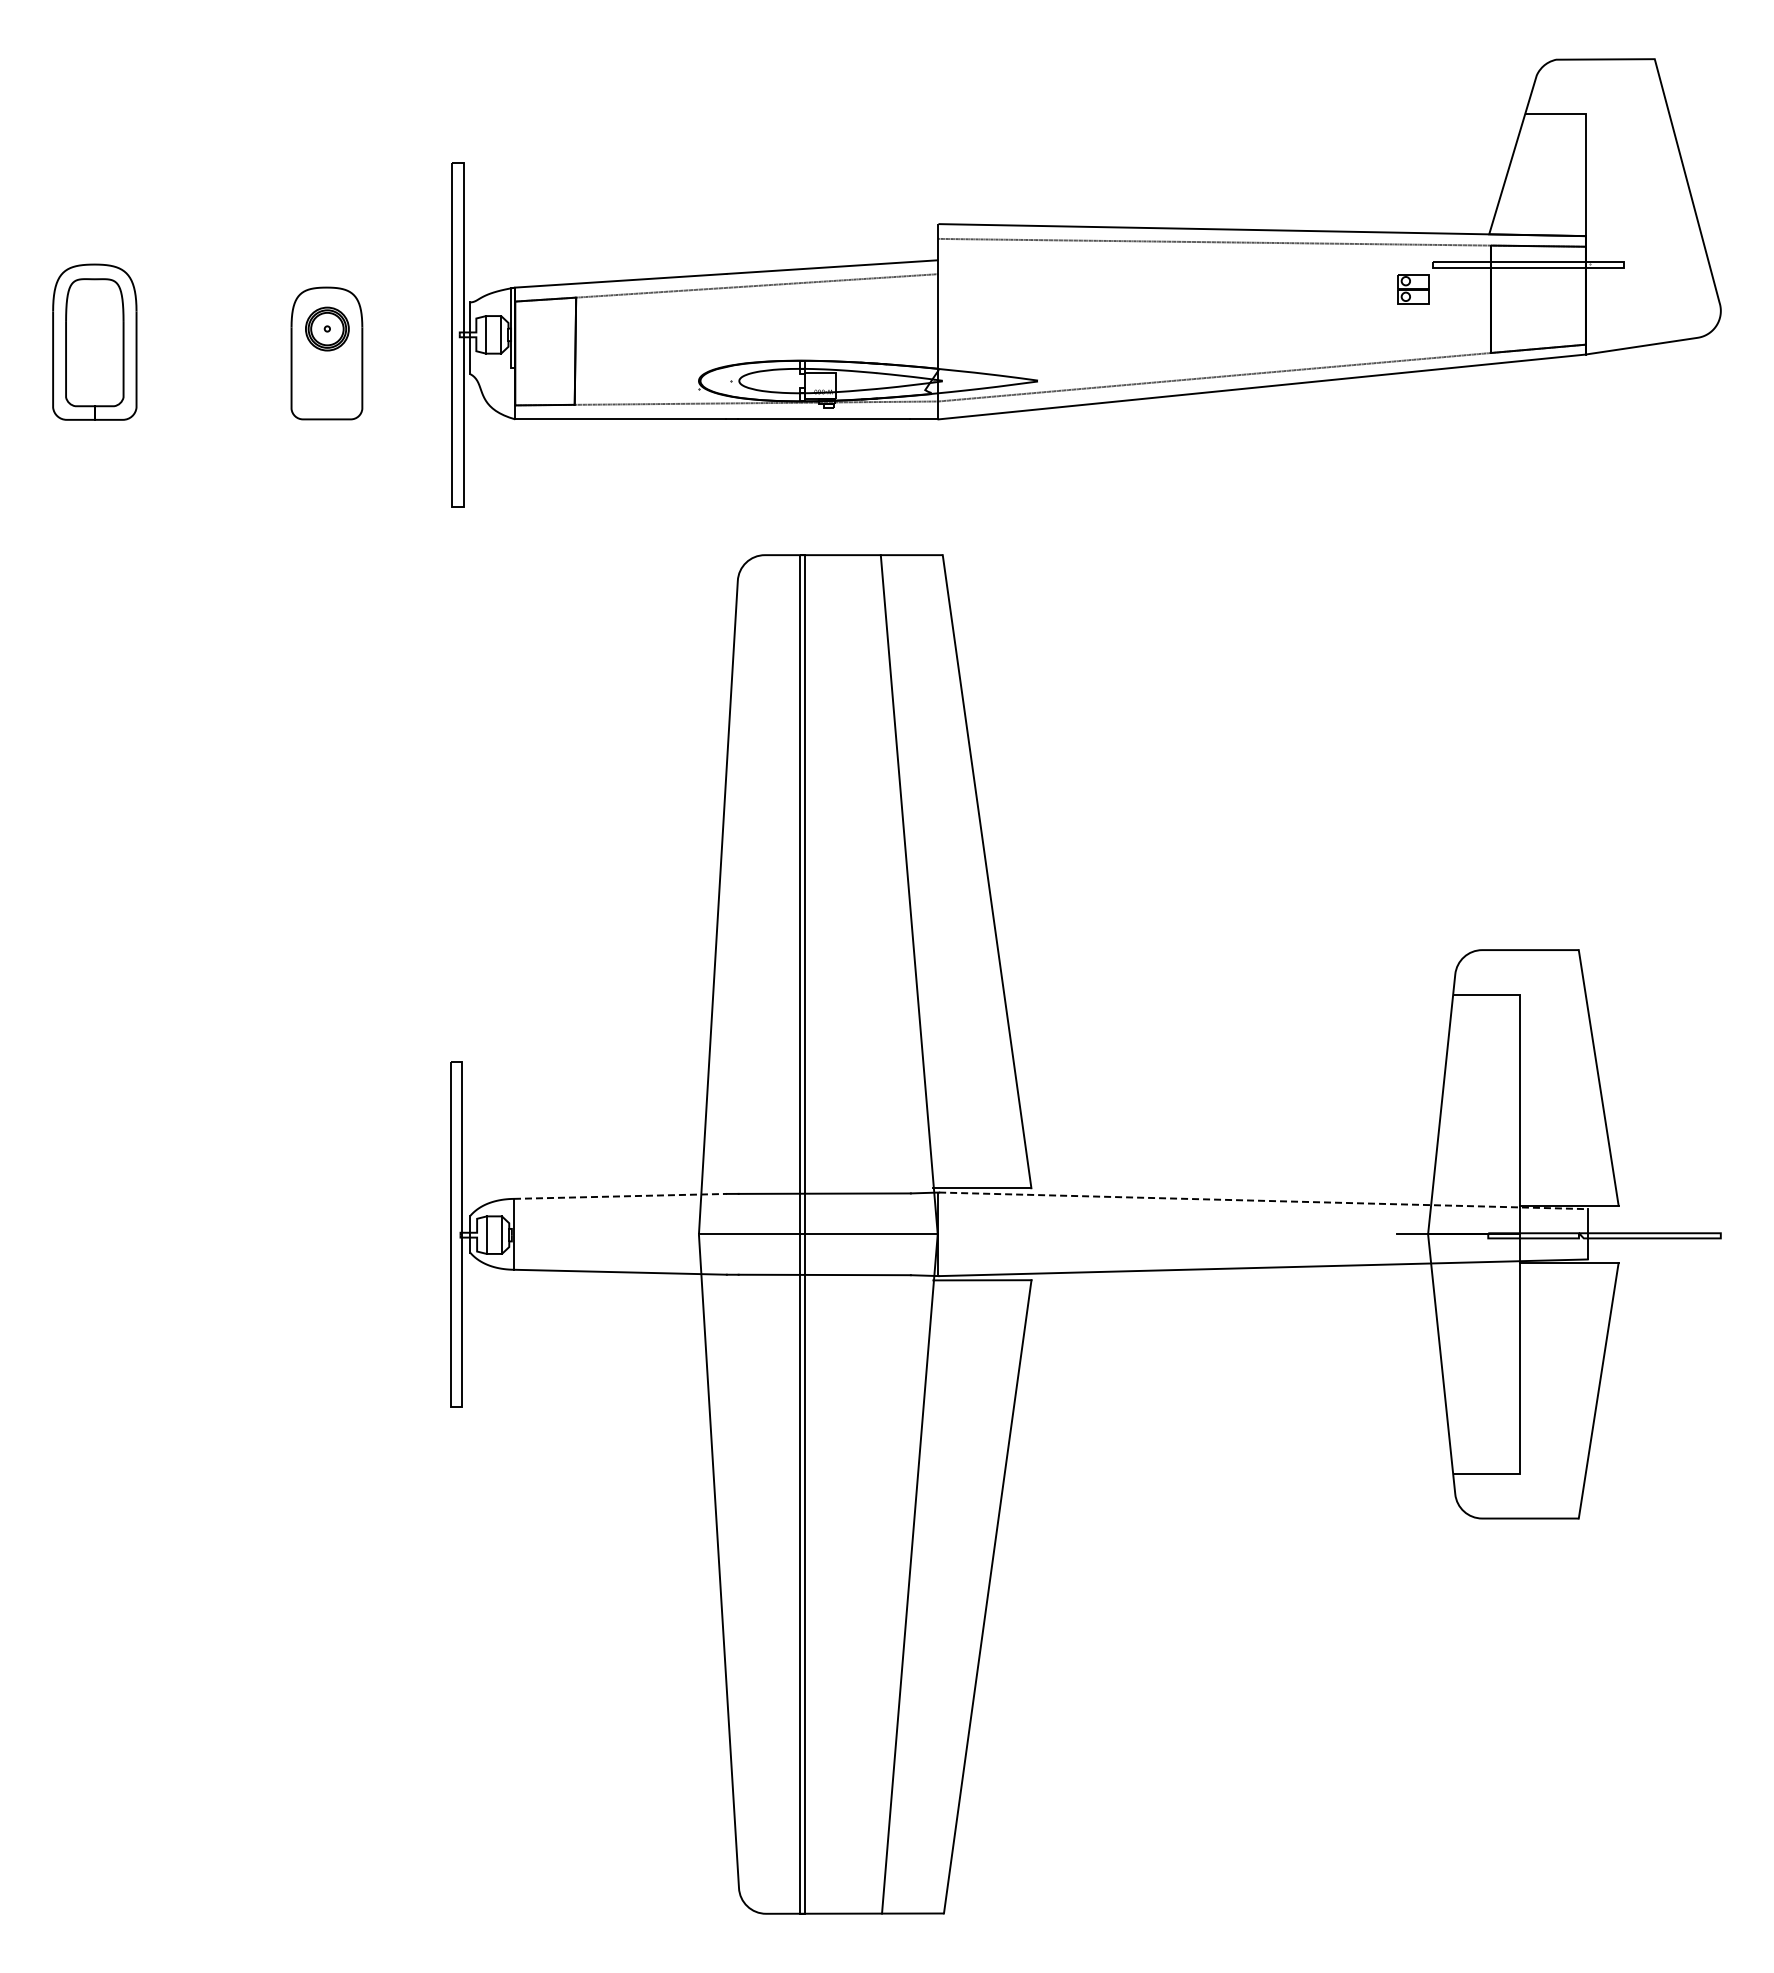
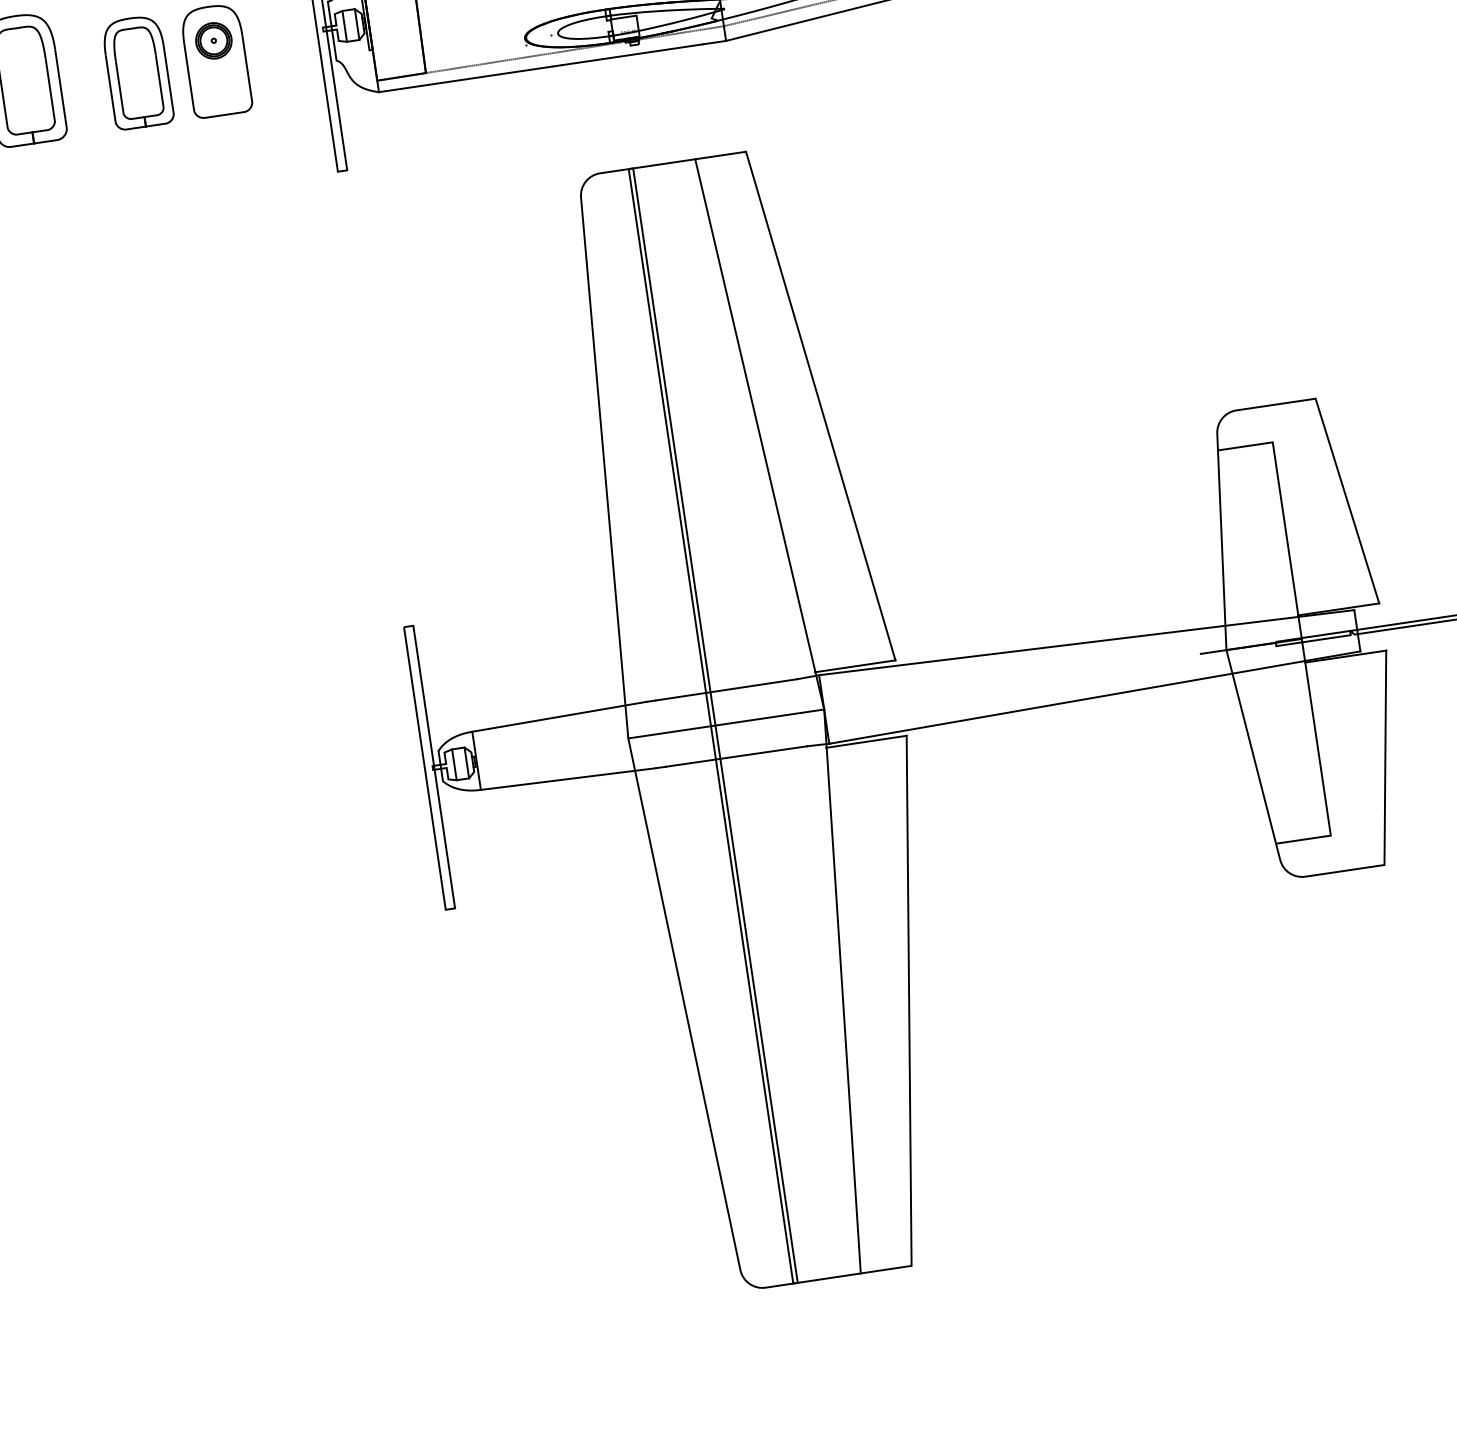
part: (231, 353) -> (138, 72), added
line: (620, 1196) -> (559, 716), dashed -> solid
line: (1263, 1200) -> (1087, 642), dashed -> solid

